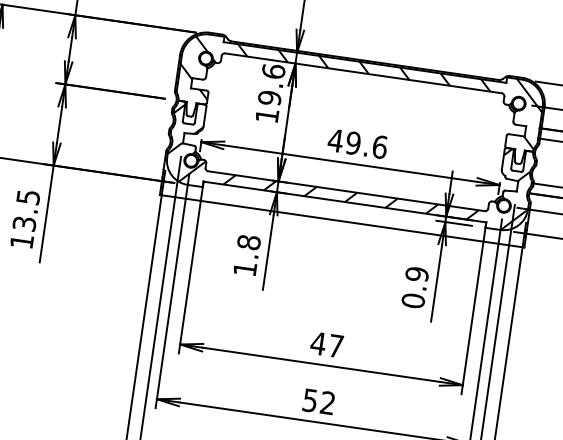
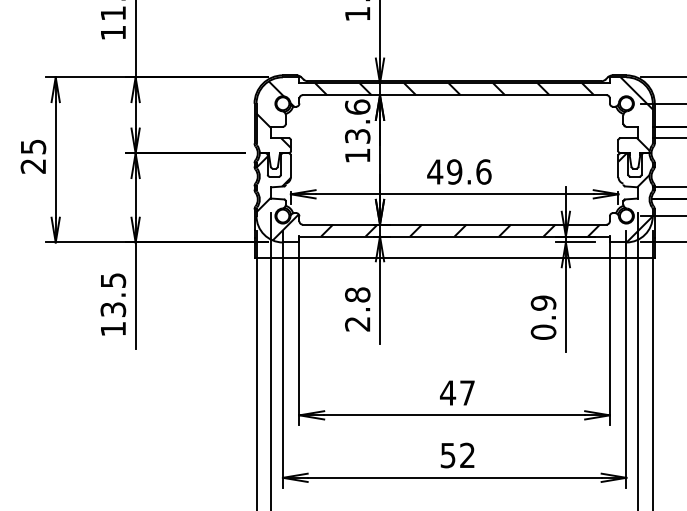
text: (269, 98) -> (357, 136), 19.6 -> 13.6
text: (244, 269) -> (357, 324), 1.8 -> 2.8

